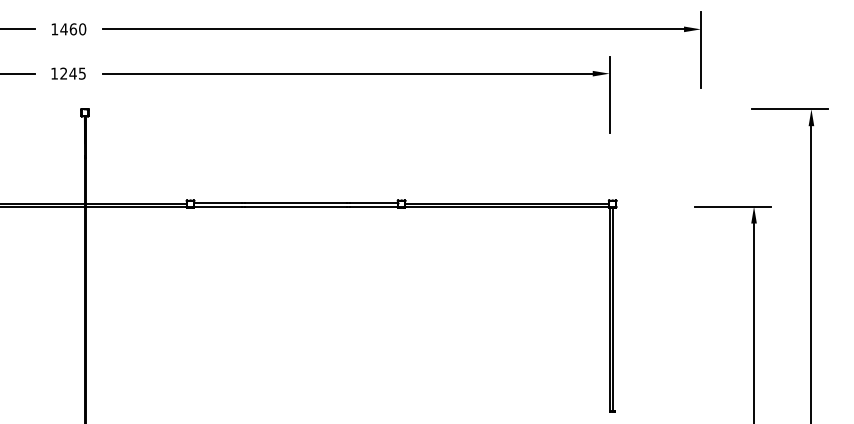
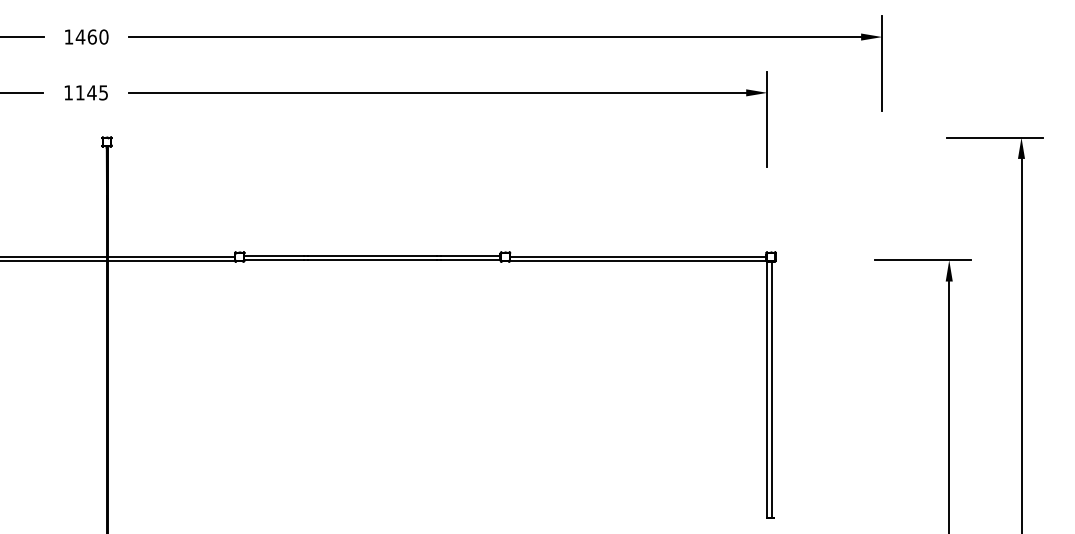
text: (63, 73) -> (79, 92), 1245 -> 1145

